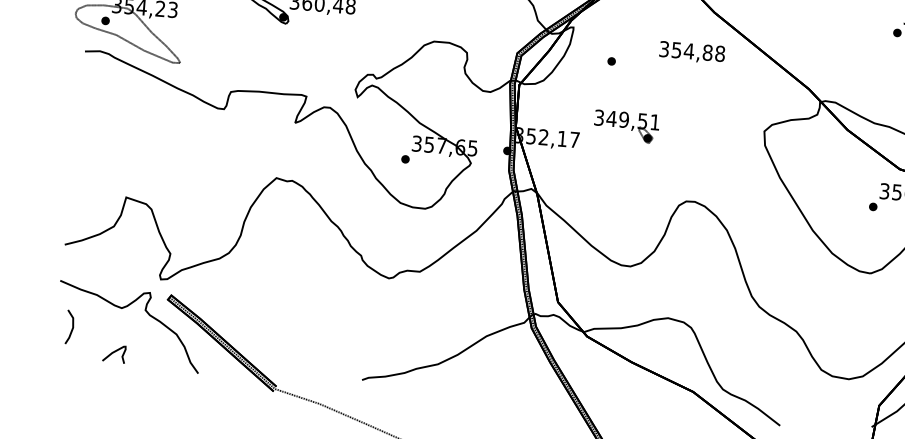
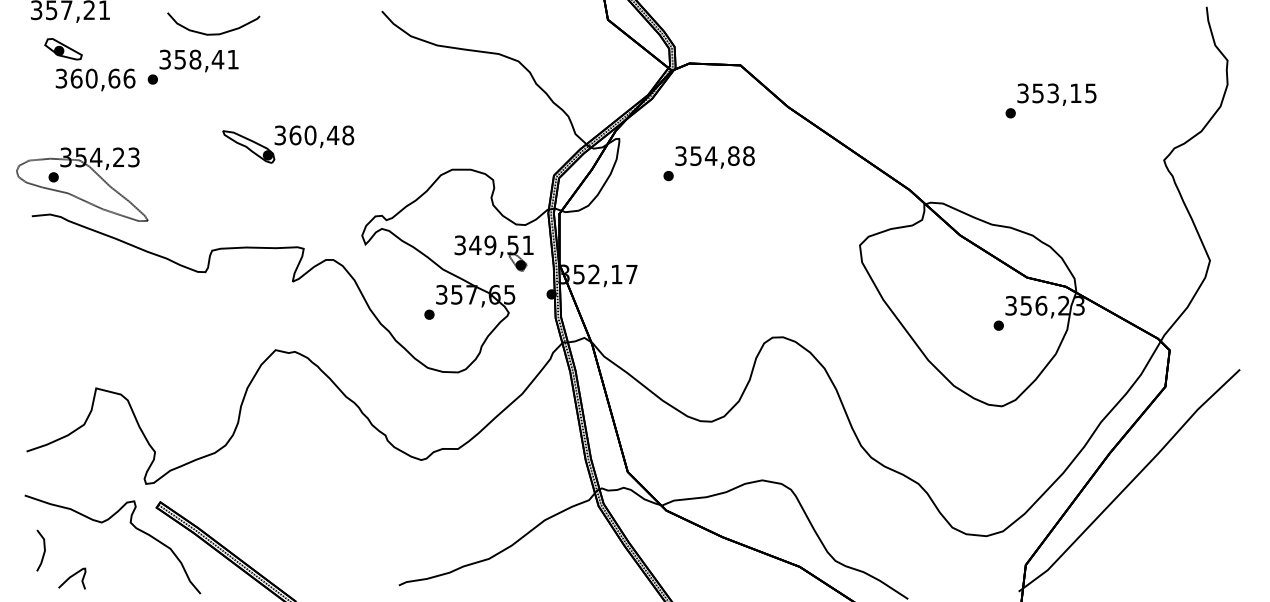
text: (691, 52) -> (714, 157), moved
part: (626, 126) -> (493, 253), moved
curve: (113, 353) -> (71, 577), moved

